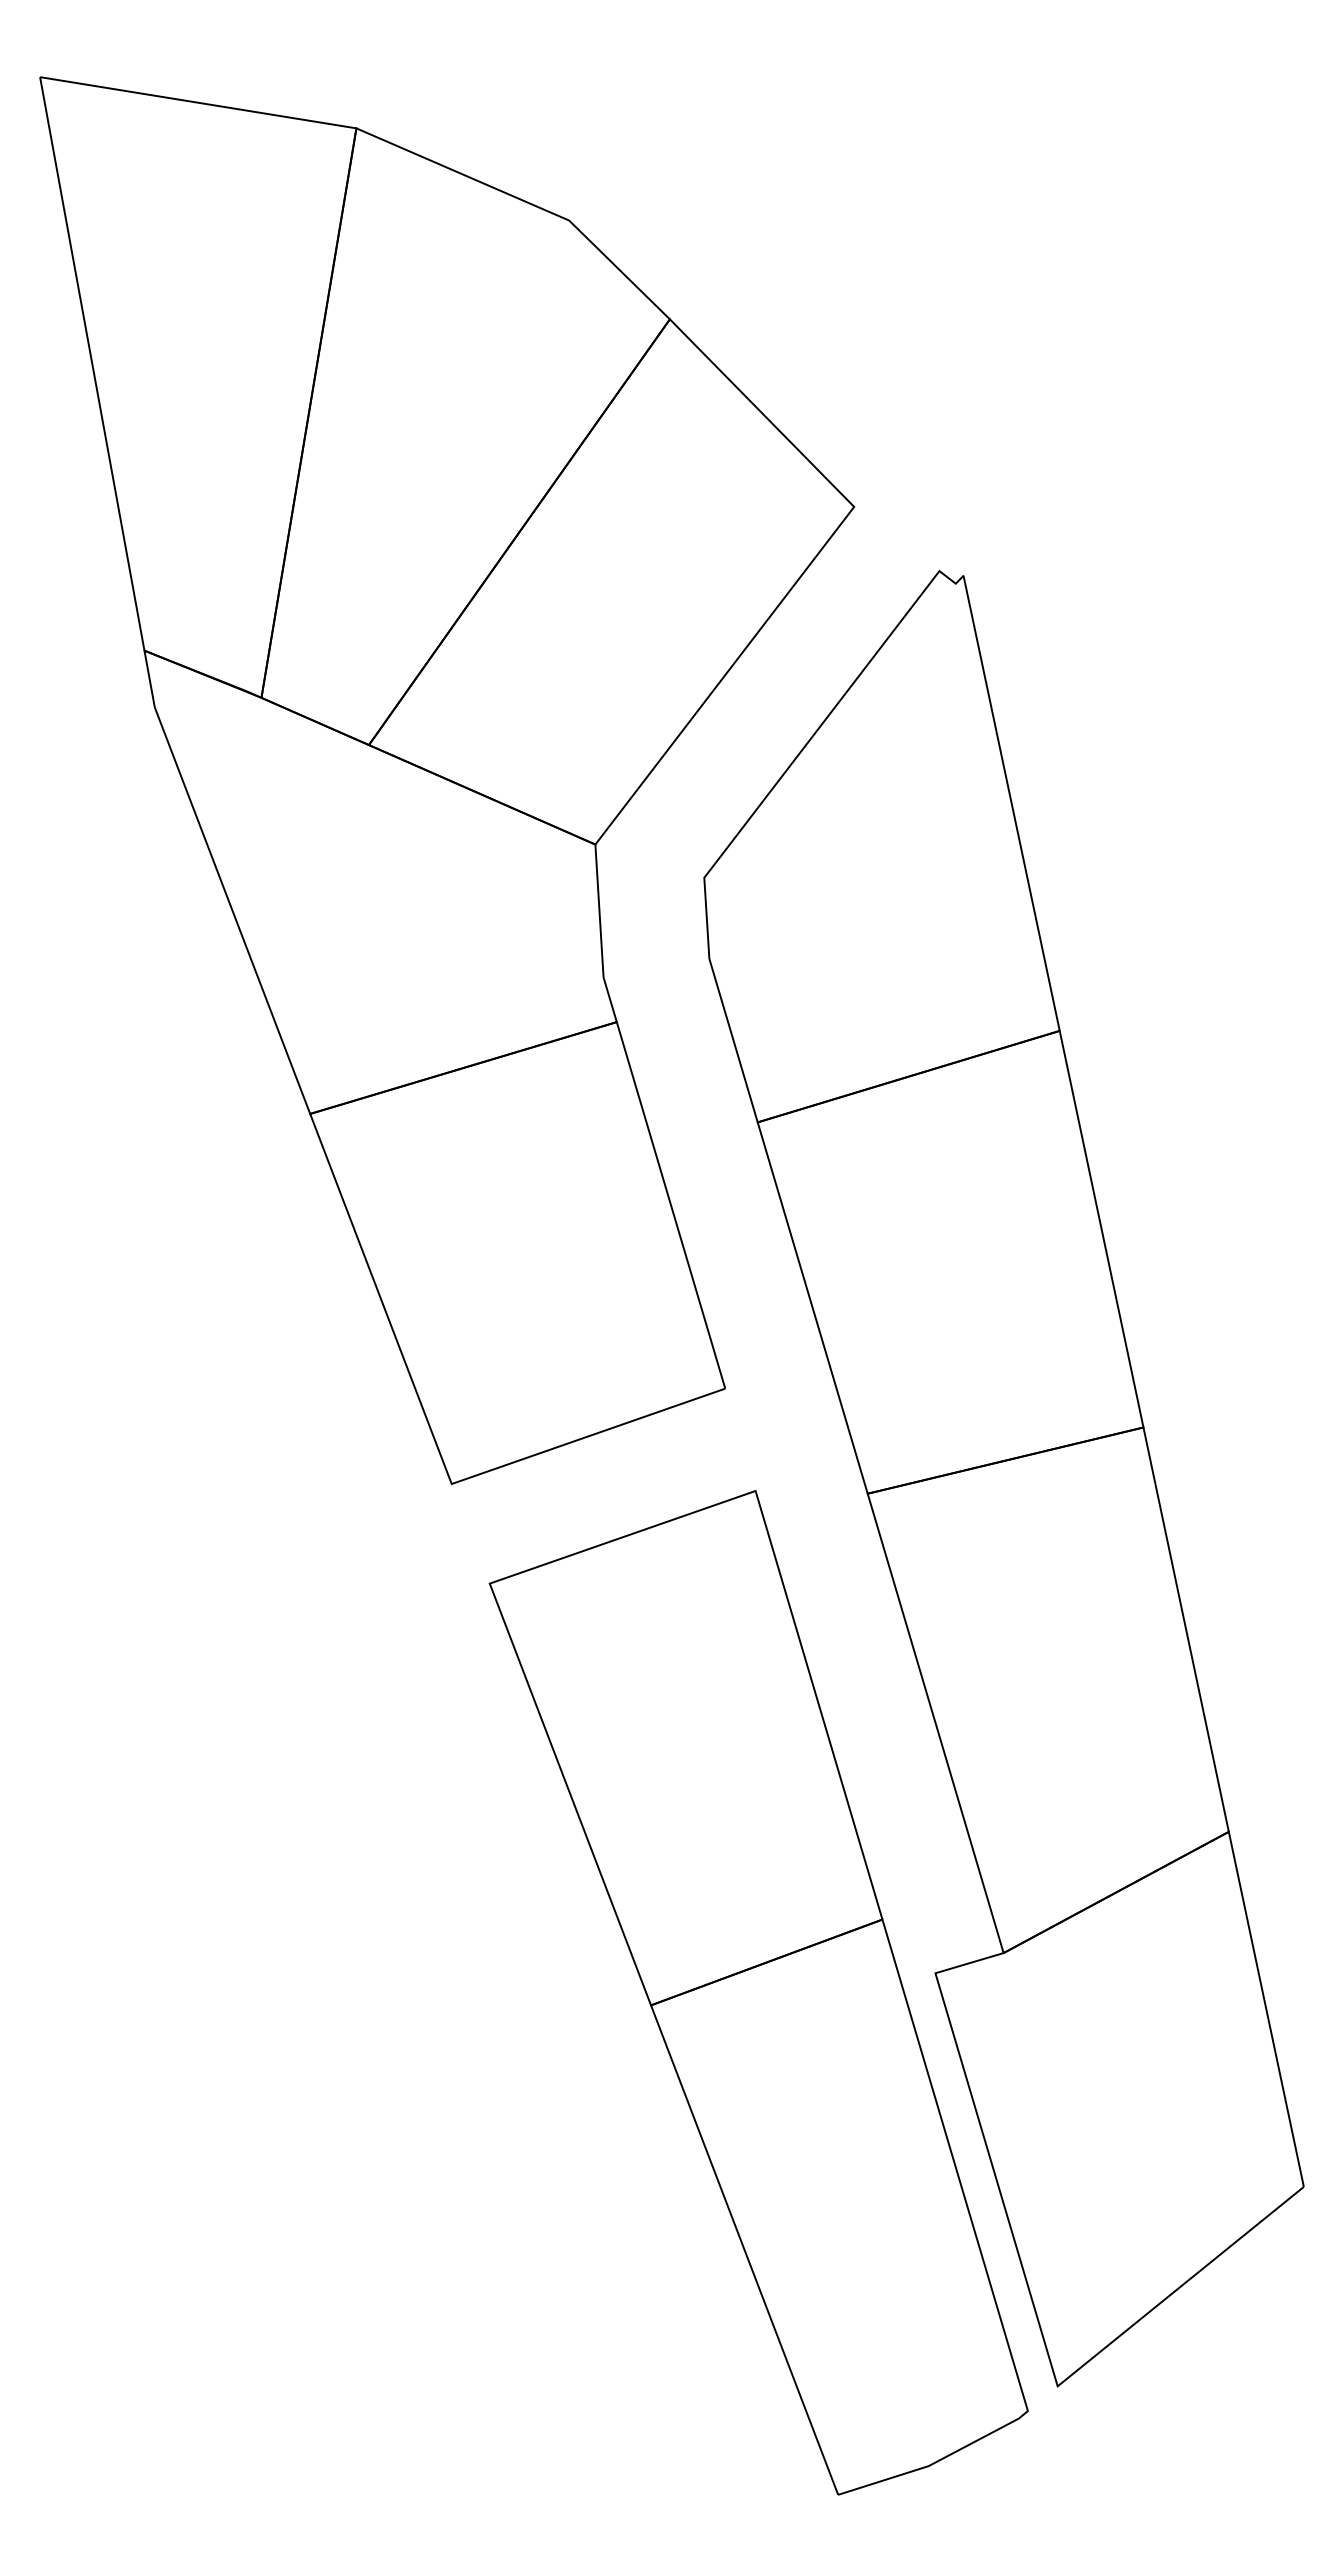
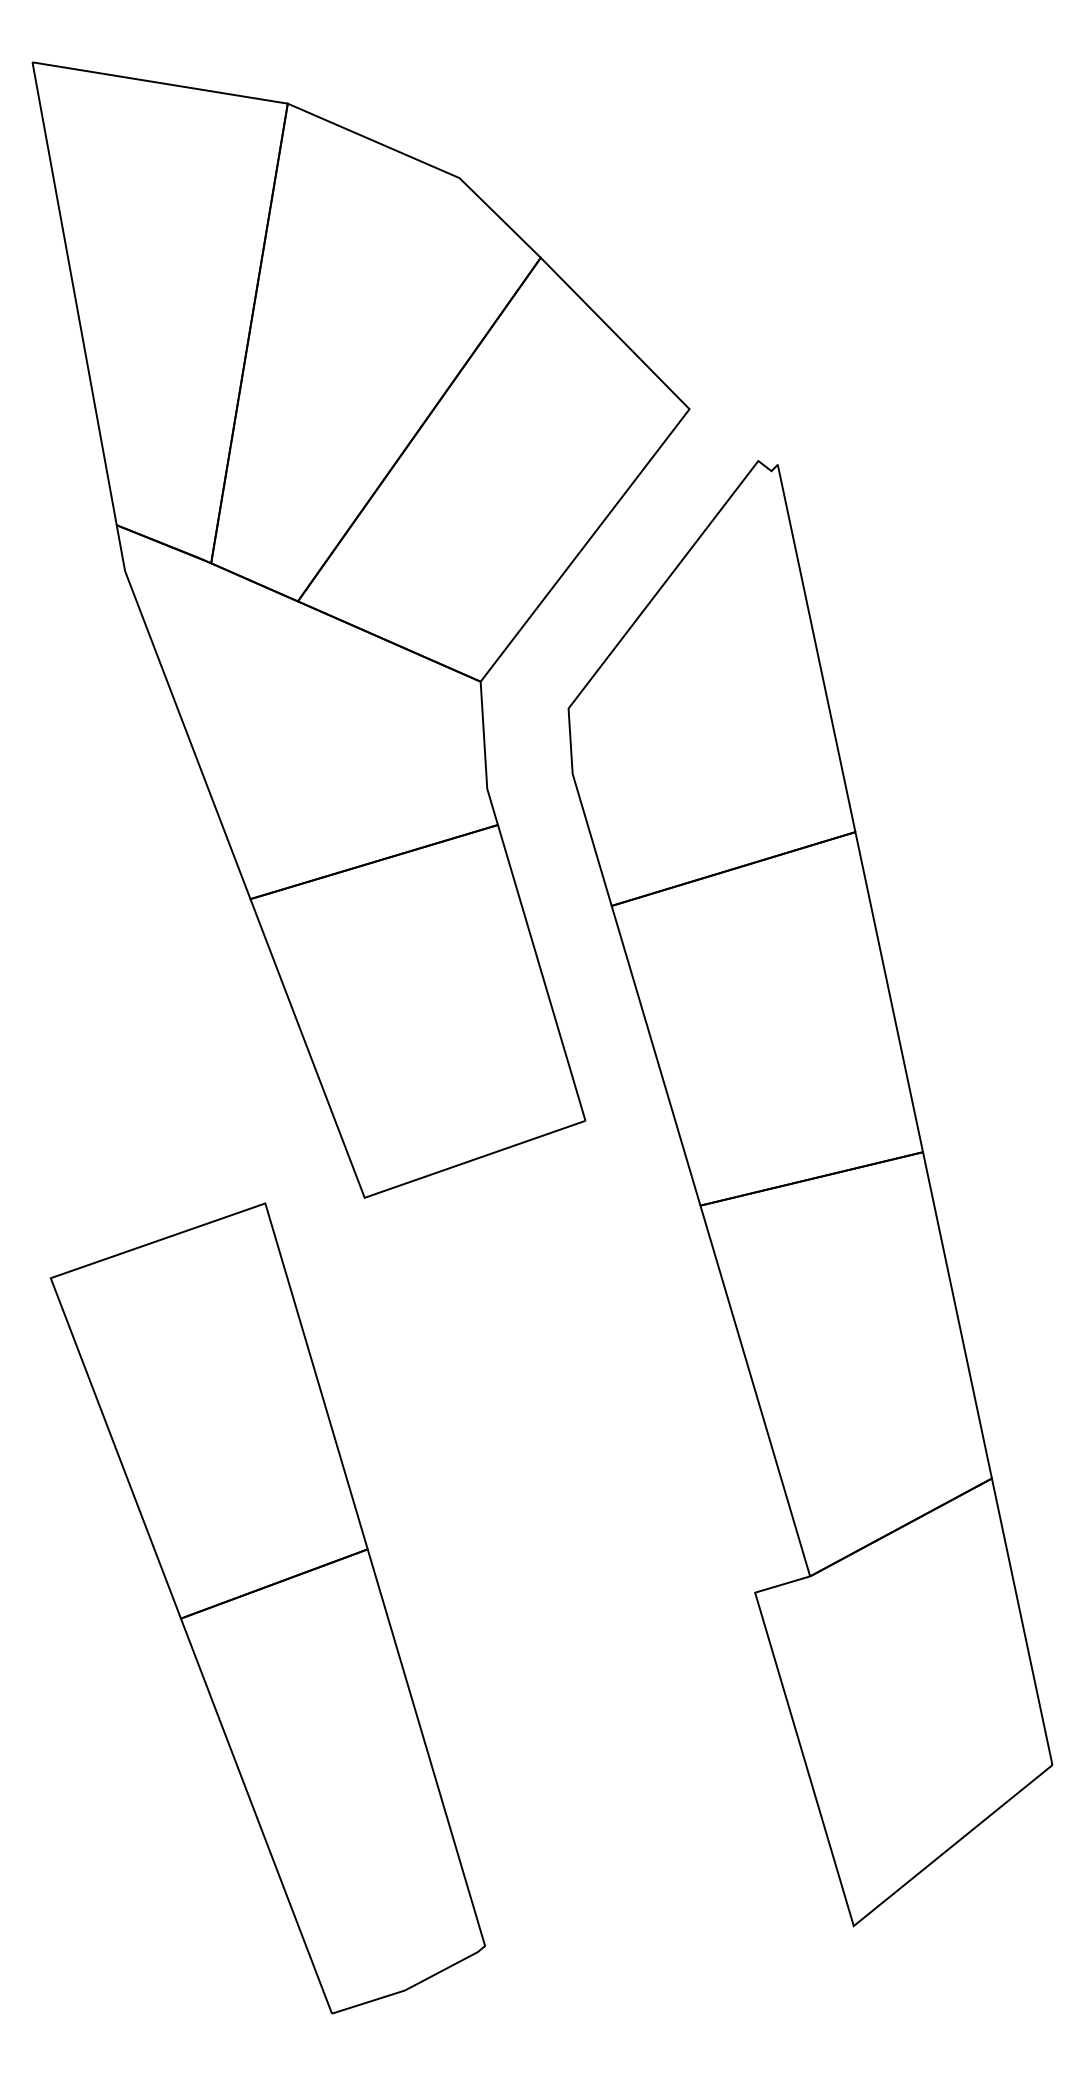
part: (758, 1992) -> (267, 1608), moved

